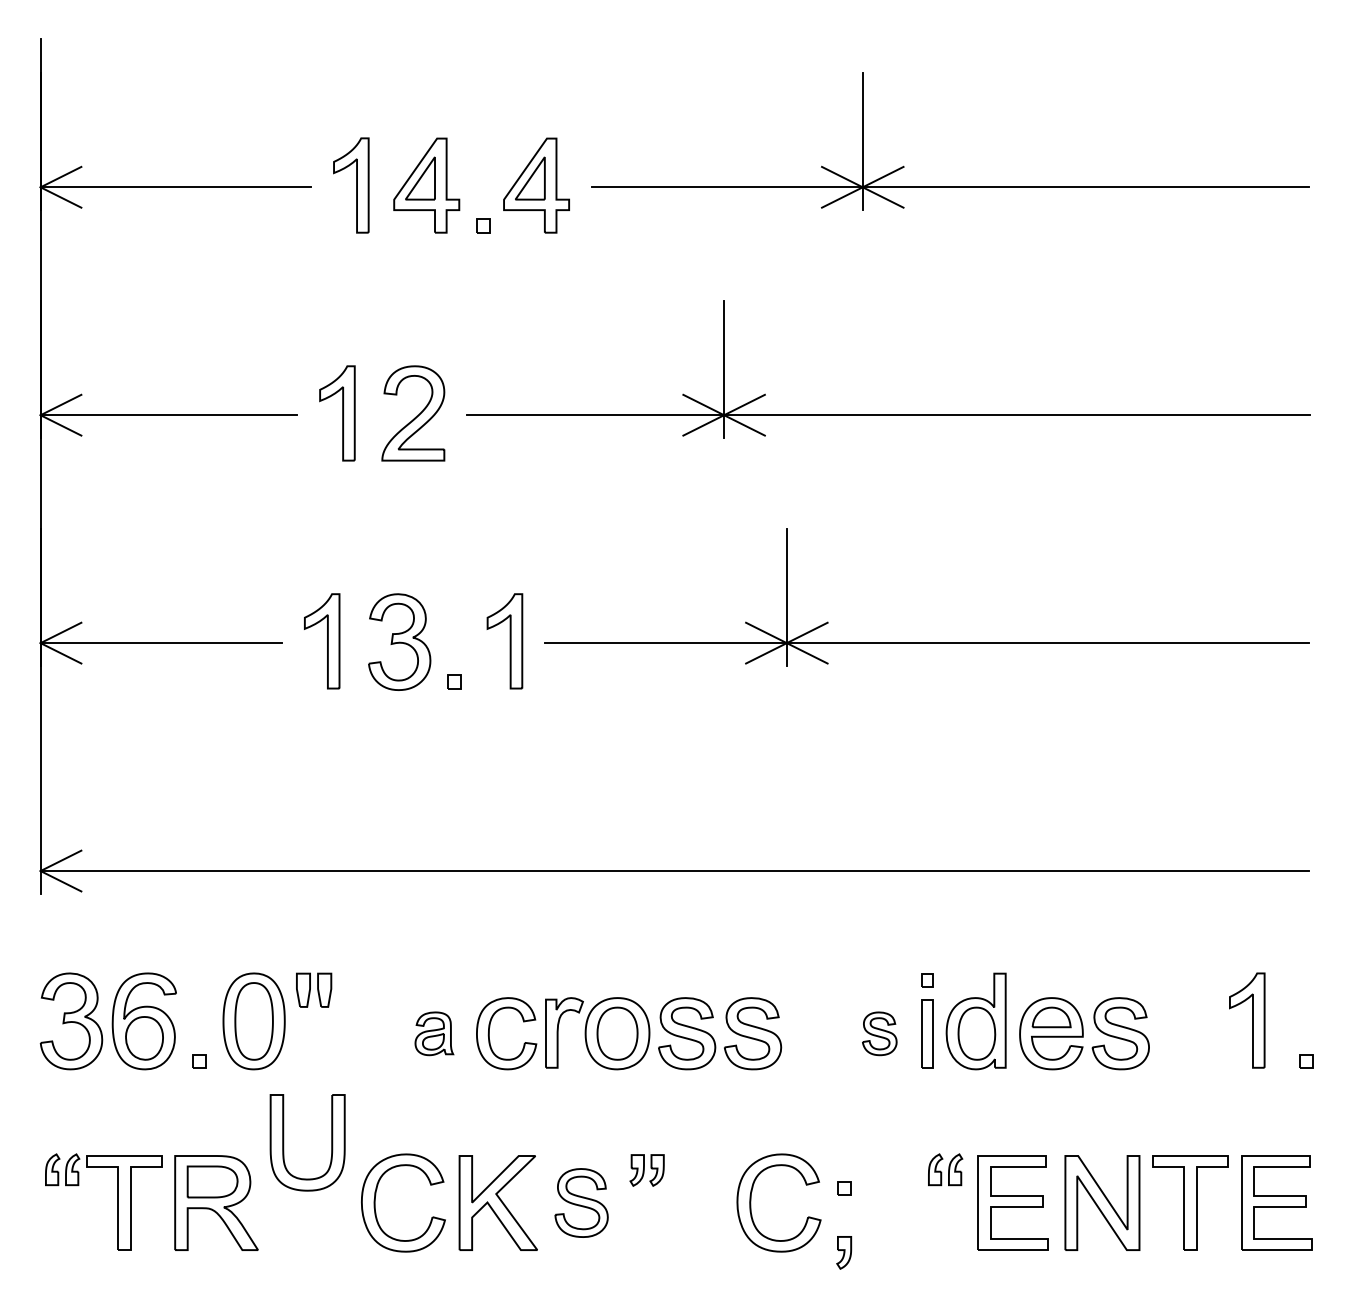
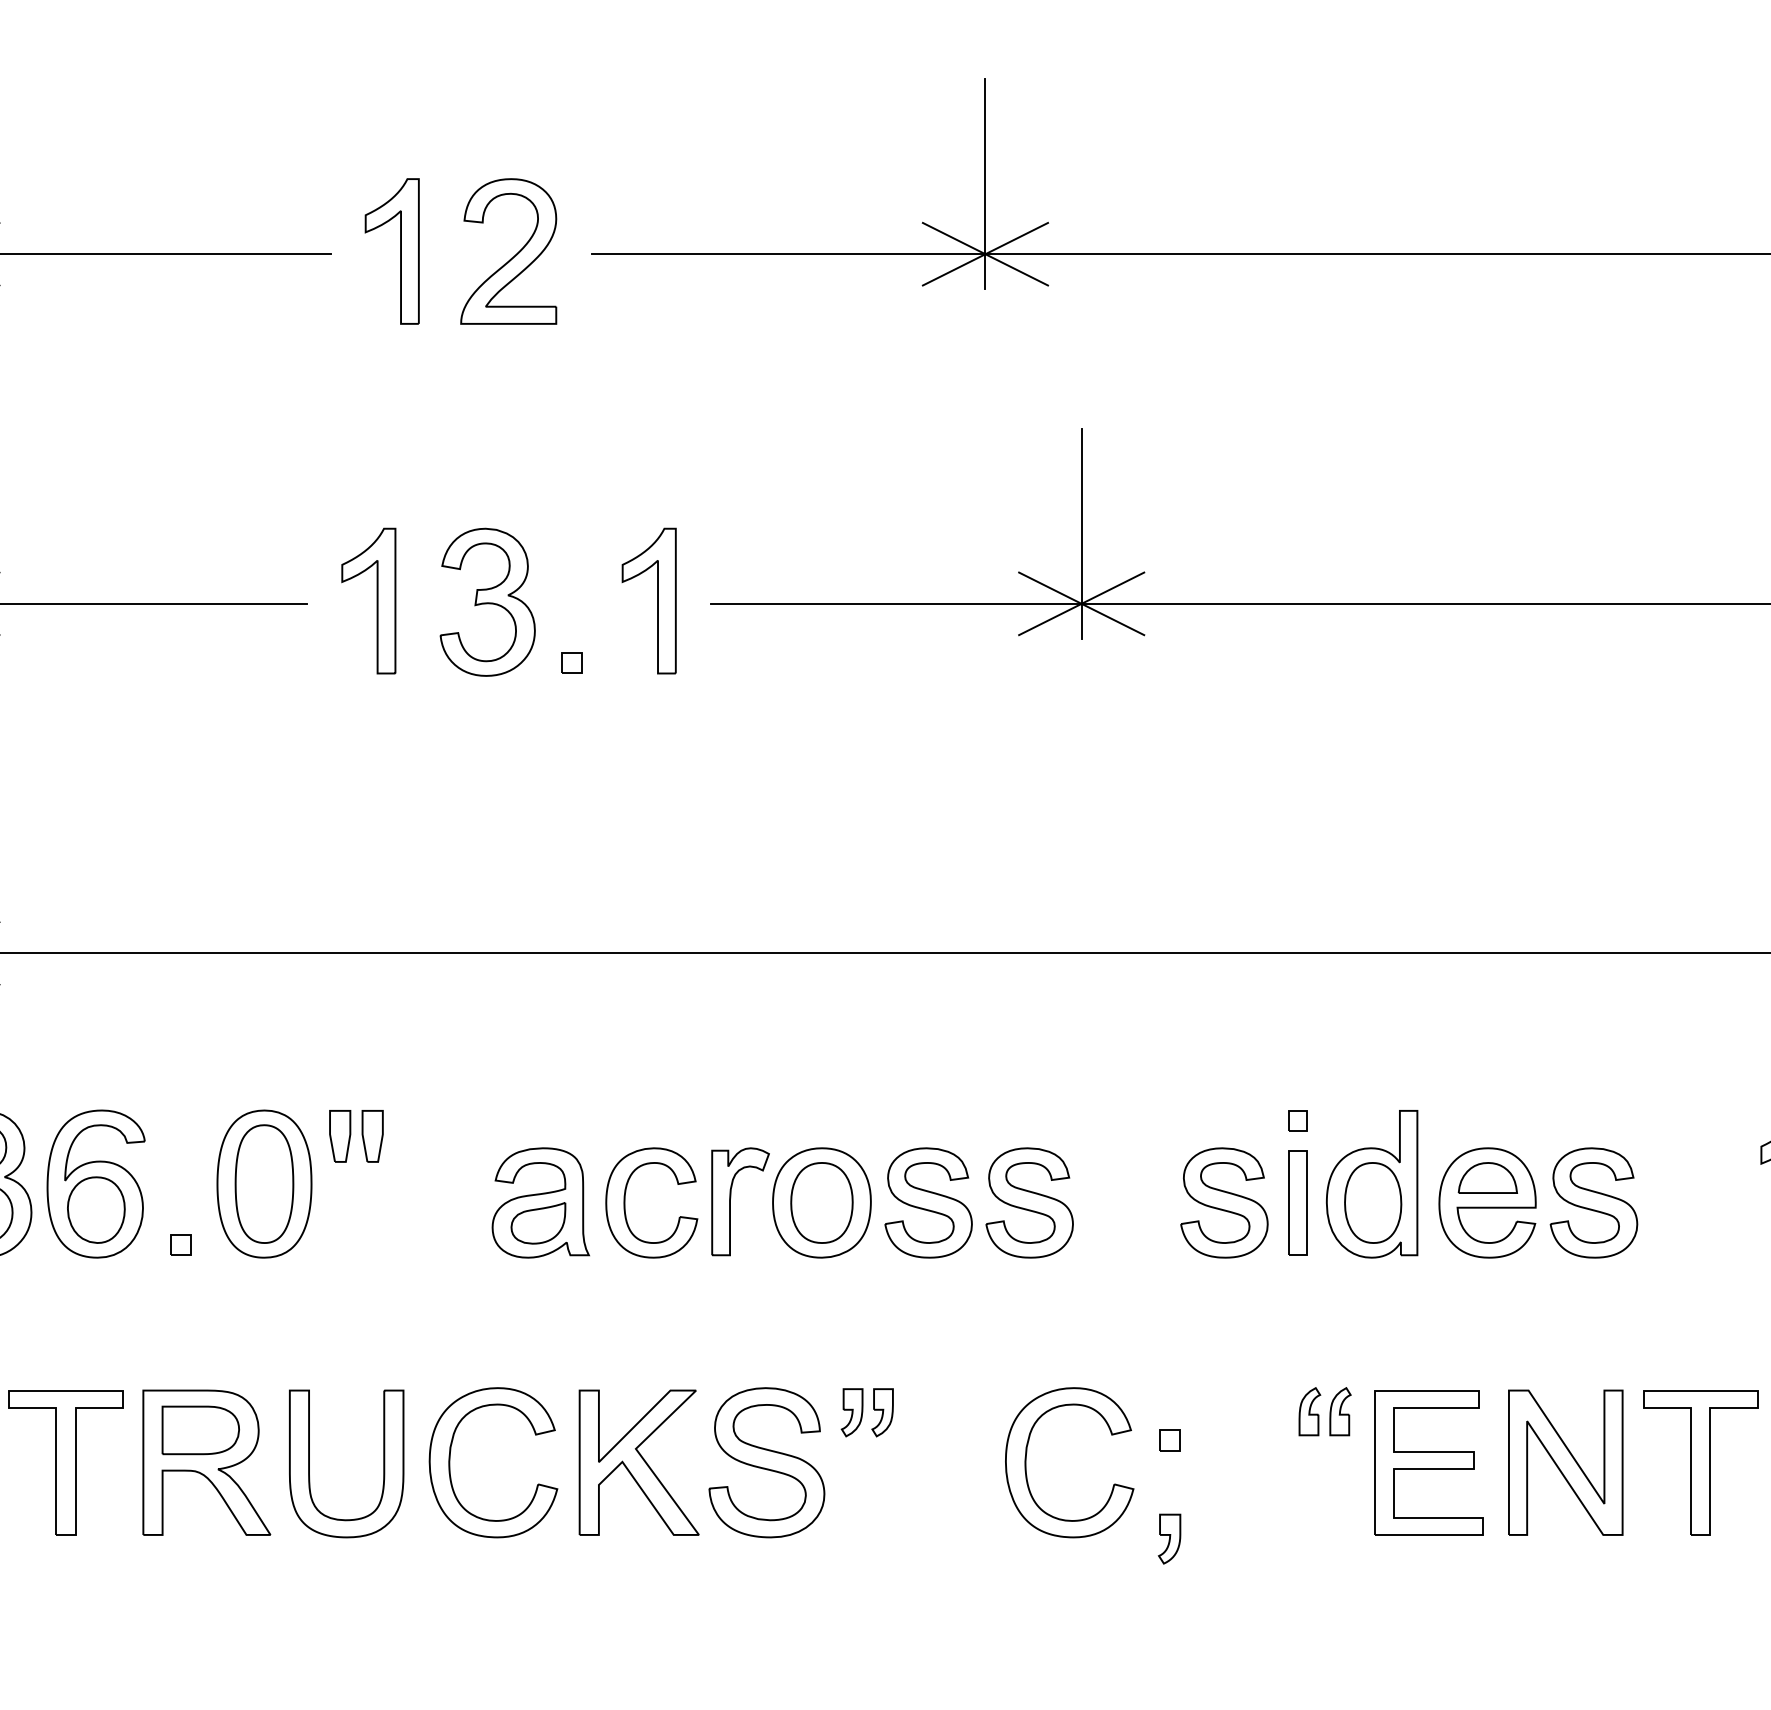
part: (434, 1033) -> (541, 1202), size x1.67
part: (879, 1033) -> (1223, 1202), size x1.67
part: (284, 1142) -> (311, 1463), moved
part: (581, 1202) -> (766, 1461), size x1.43

